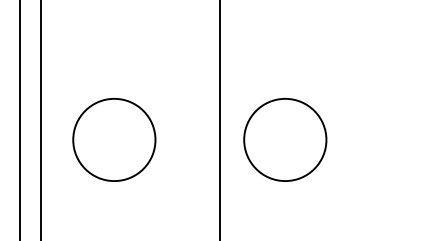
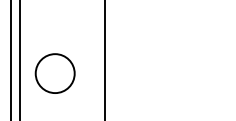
circle: (283, 139) -> (135, 73), removed

